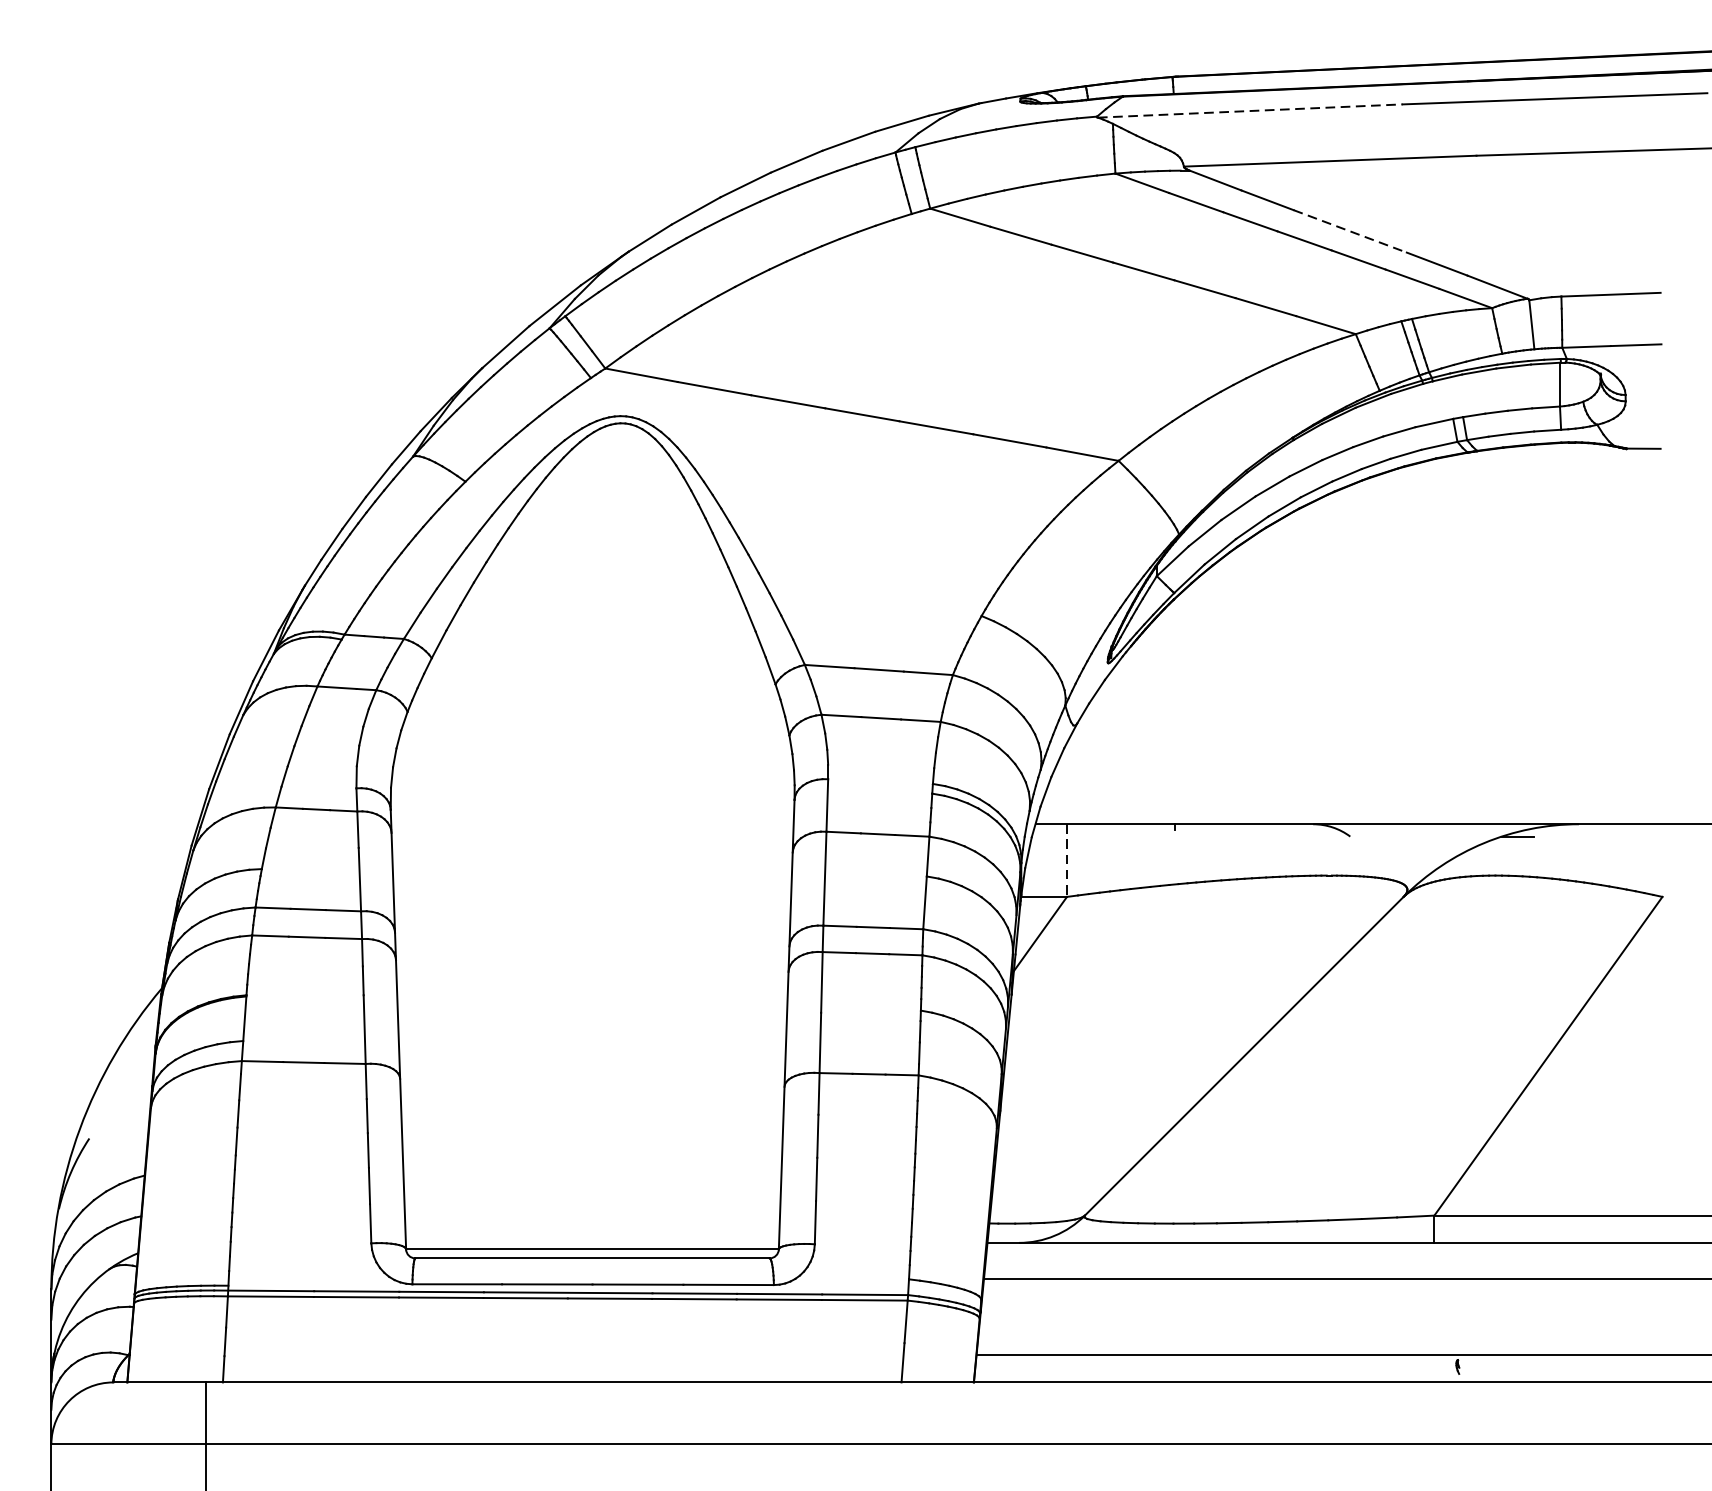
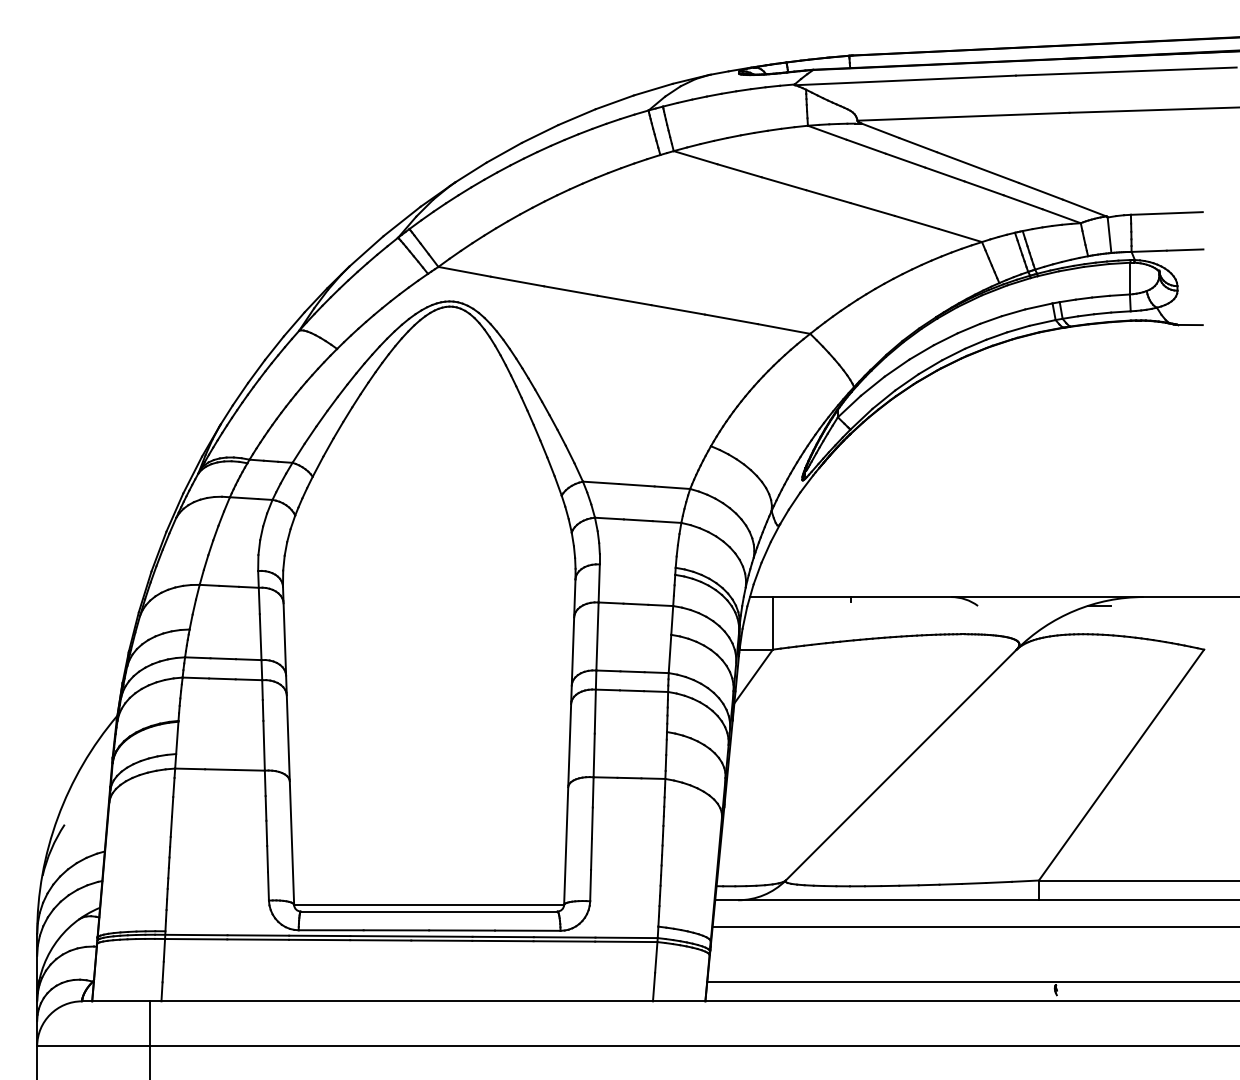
line: (1251, 111) -> (906, 80), dashed -> solid
line: (1349, 231) -> (977, 167), dashed -> solid
line: (1066, 860) -> (772, 623), dashed -> solid

